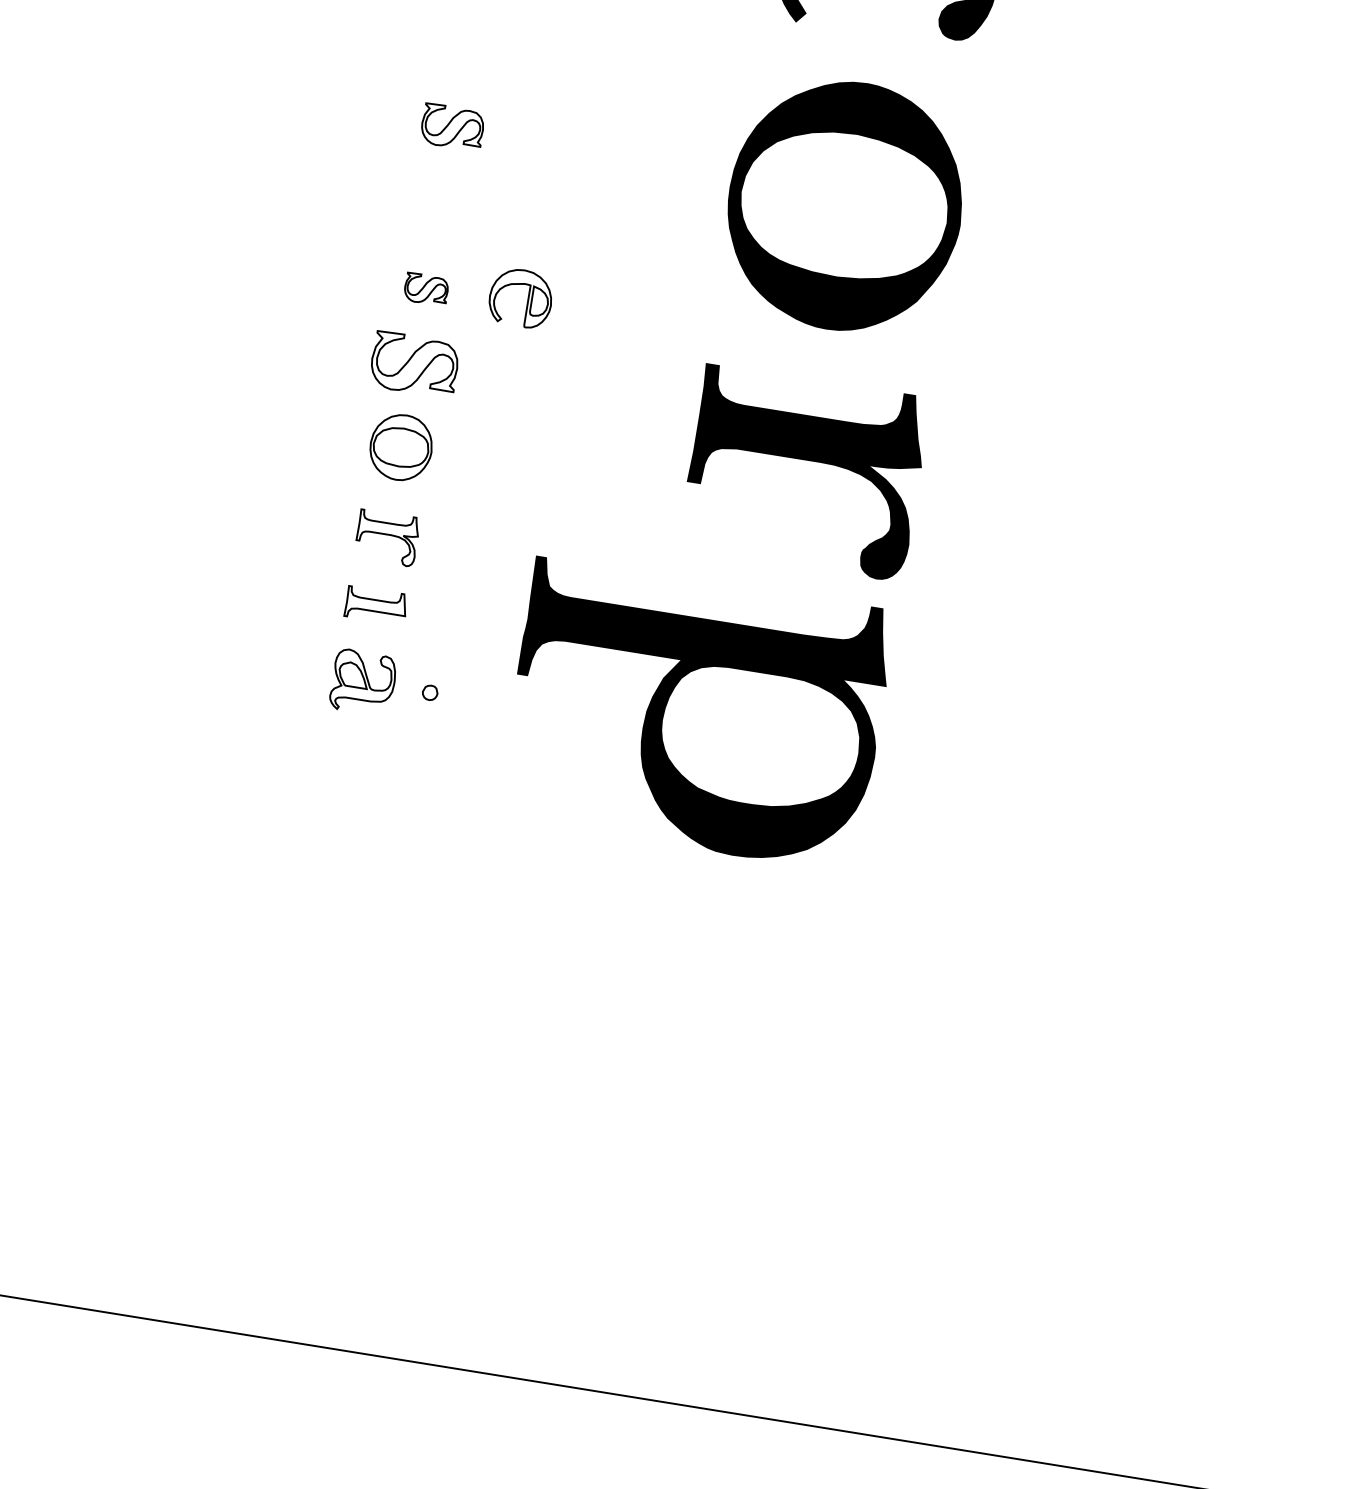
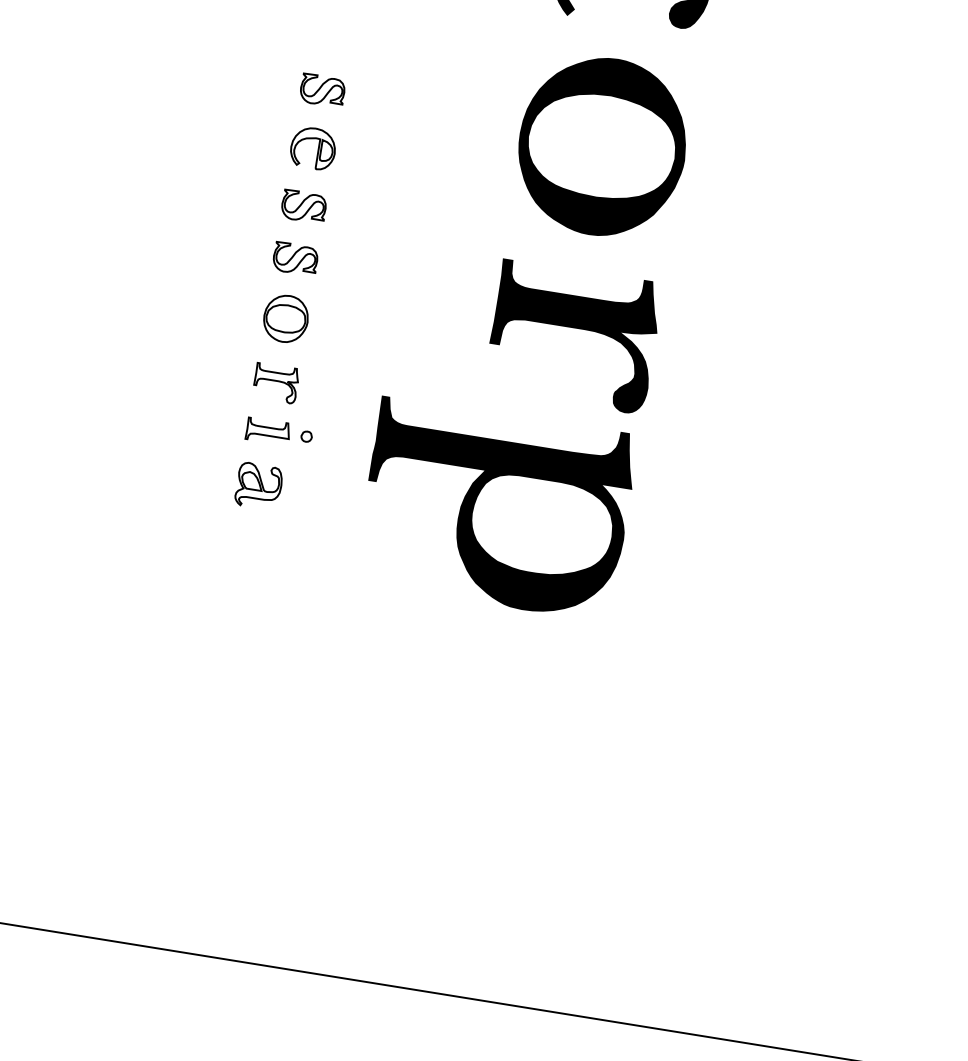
part: (425, 287) -> (303, 204), size x1.43
part: (519, 298) -> (312, 148), moved
part: (414, 360) -> (295, 256), size x0.71
part: (429, 692) -> (306, 436), moved

